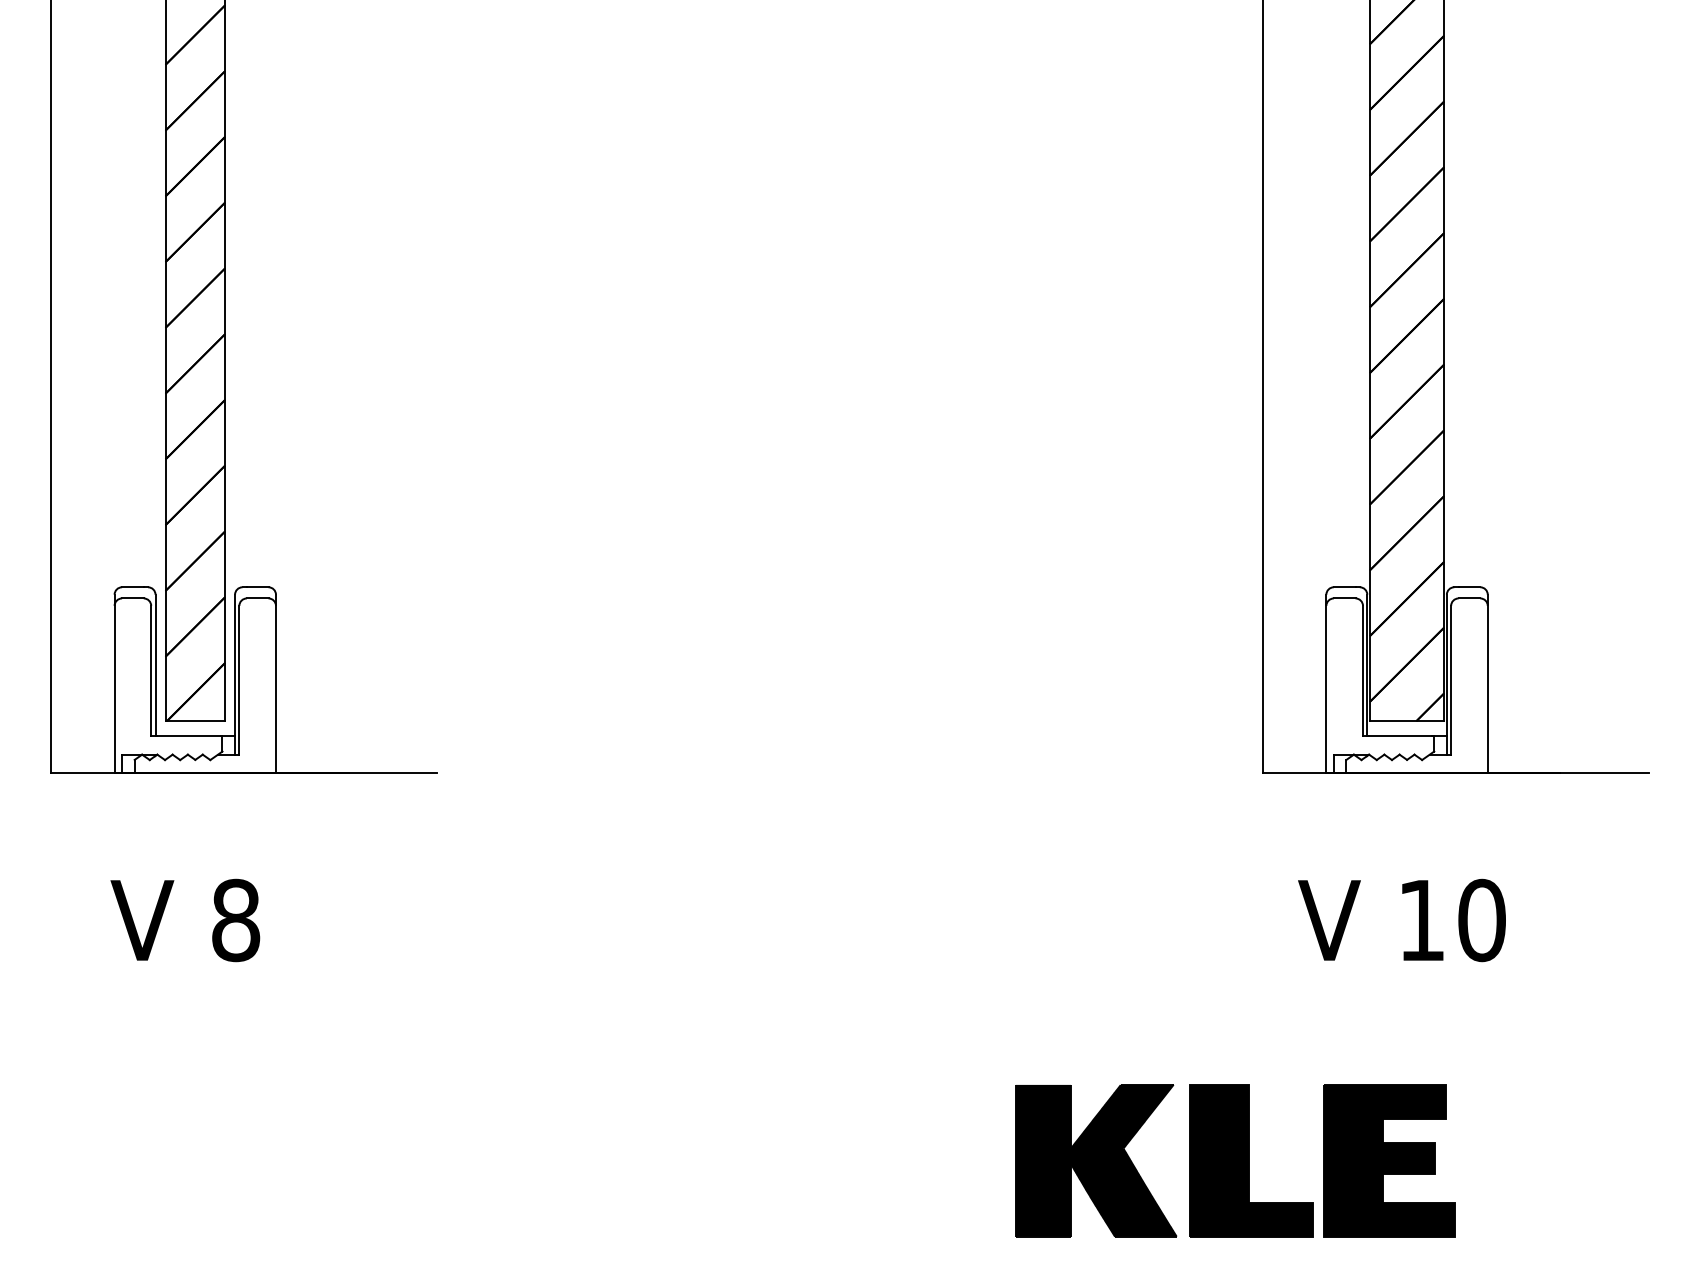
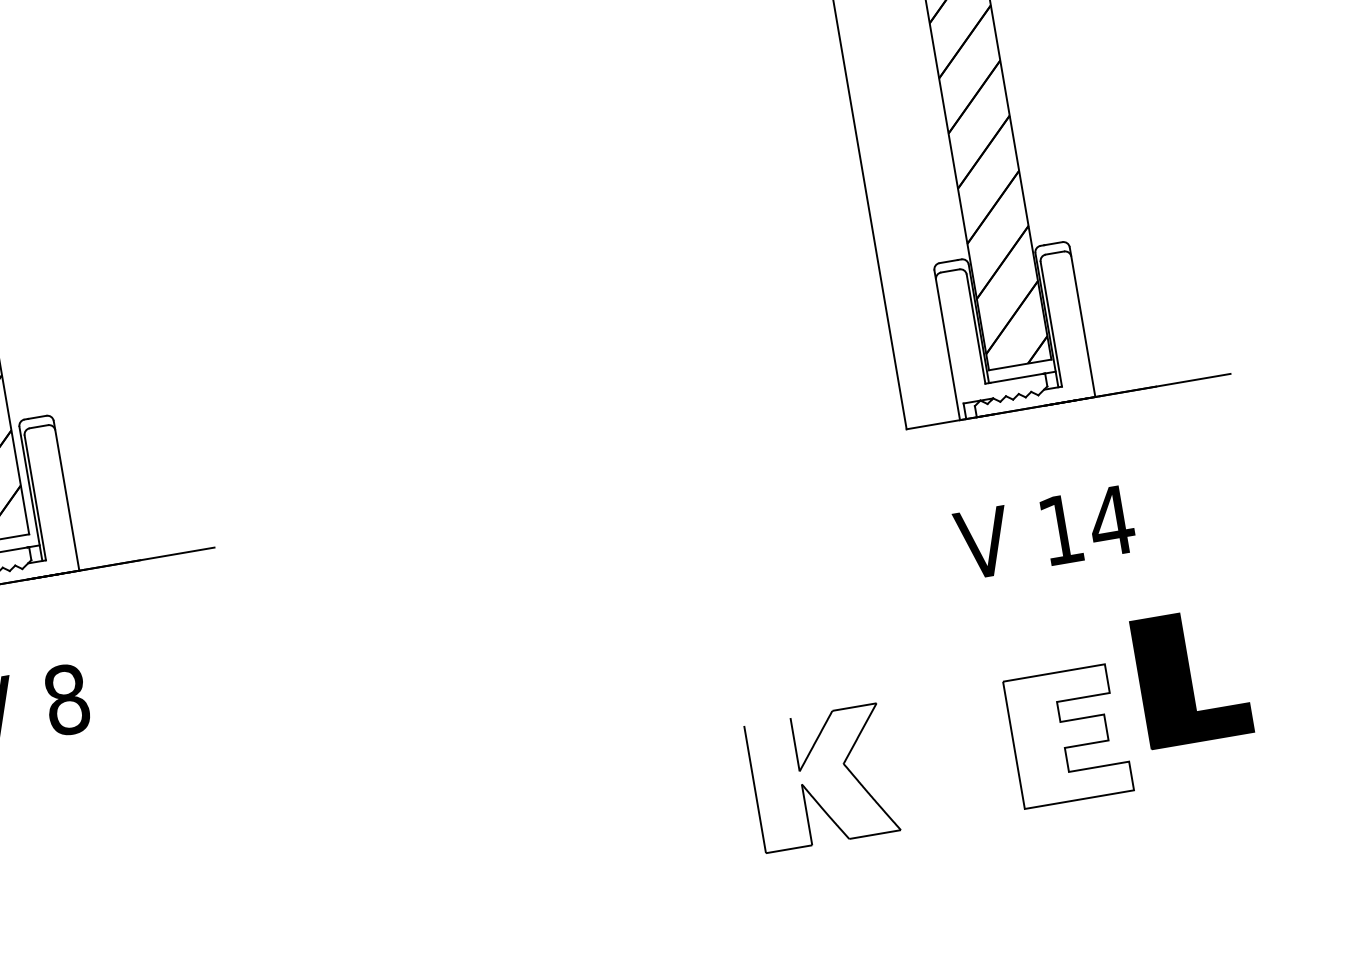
text: (1481, 920) -> (1111, 521), 10 -> 14
fill: (1095, 1160) -> (821, 777), removed
part: (1251, 1160) -> (1192, 676), moved
fill: (1389, 1160) -> (1068, 735), removed

